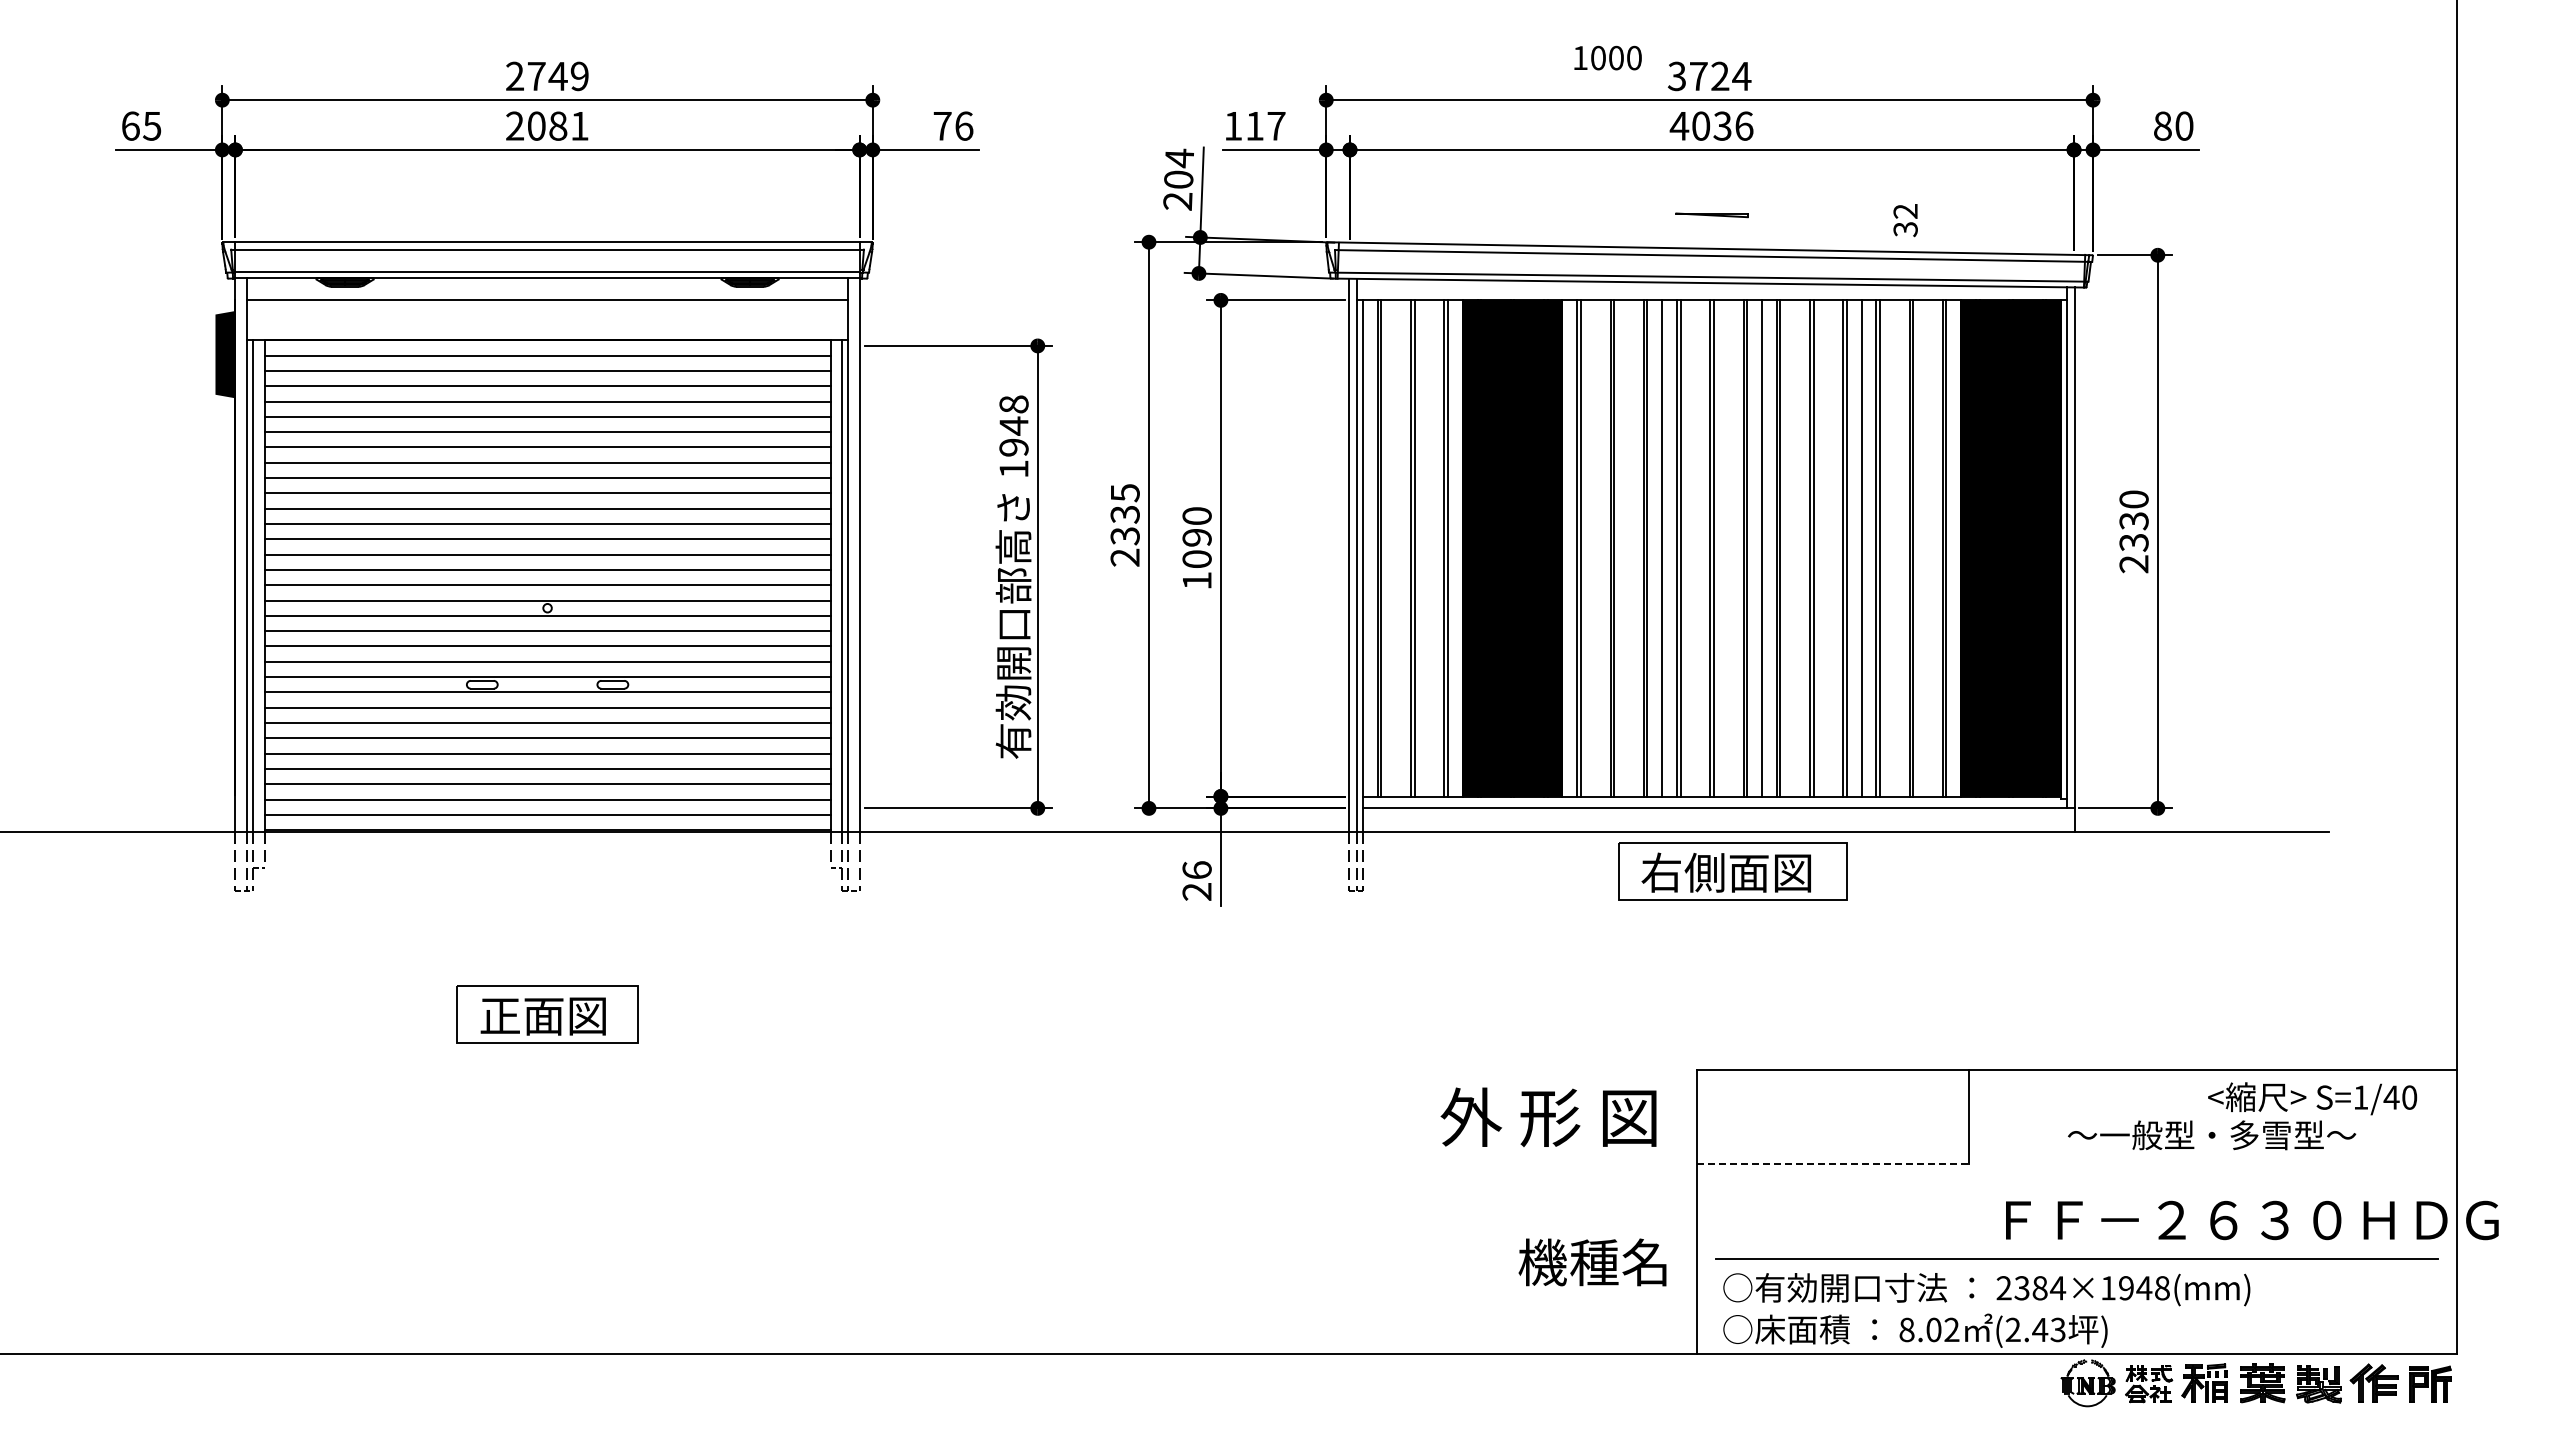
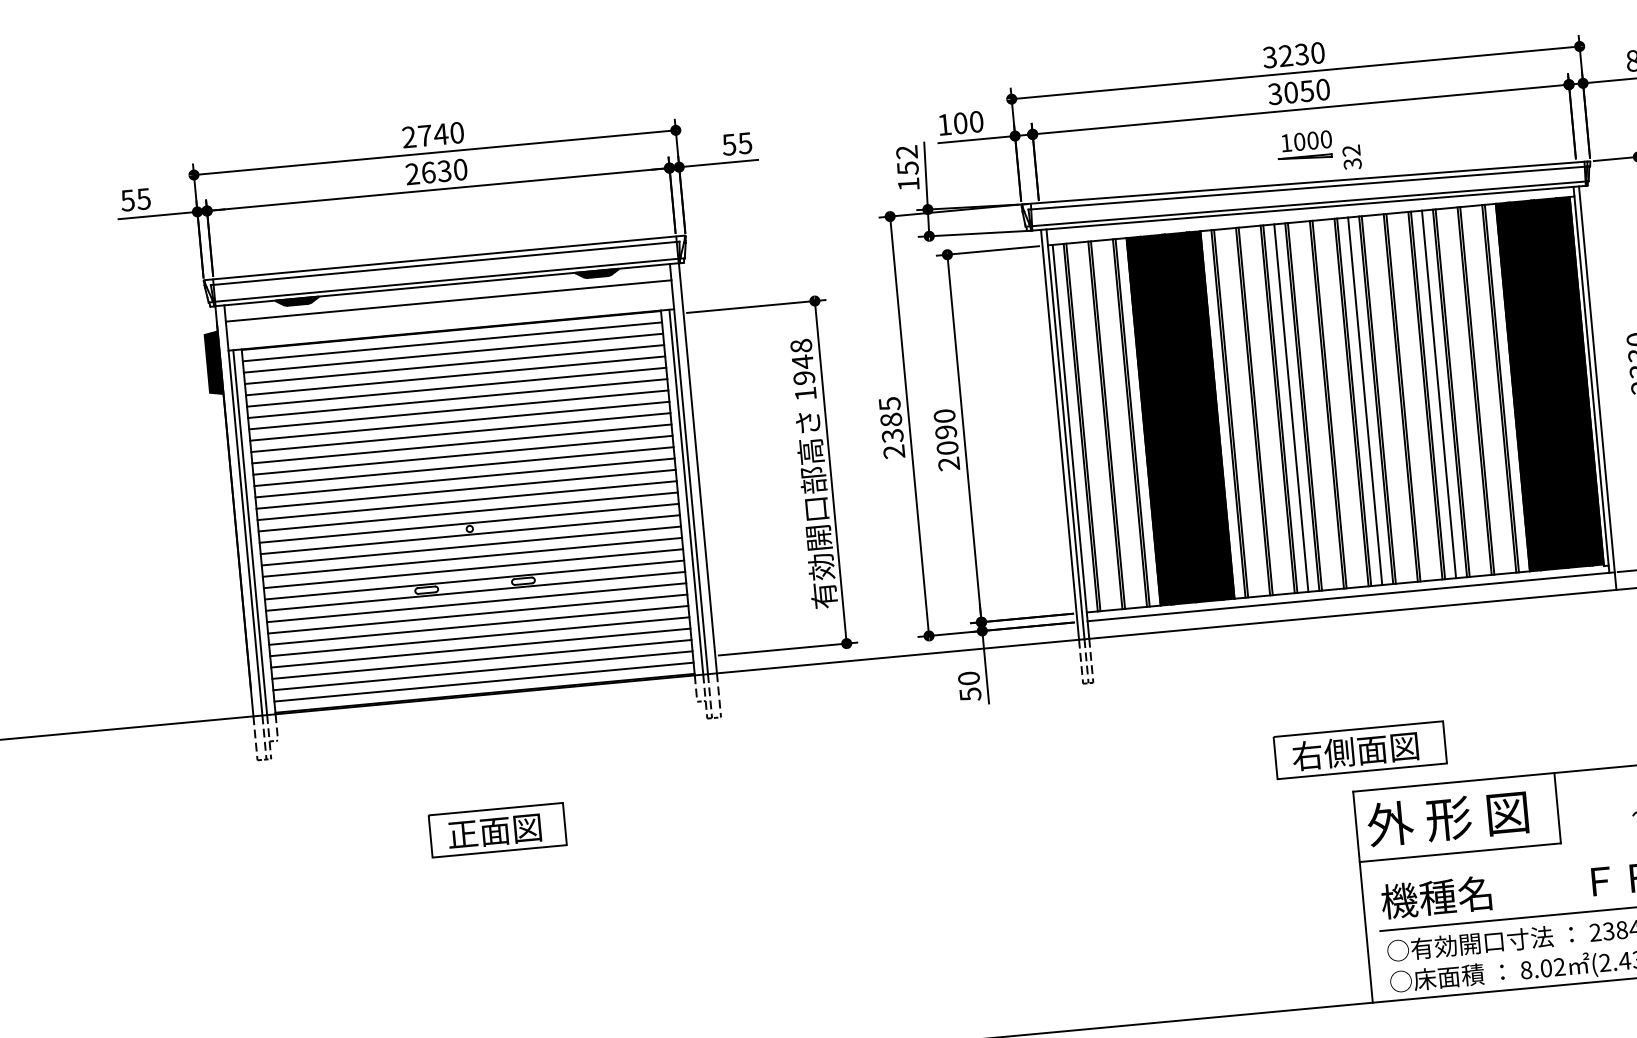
text: (1607, 57) -> (1306, 140), moved
text: (579, 76) -> (456, 132), 2749 -> 2740
text: (1720, 76) -> (1302, 54), 3724 -> 3230
text: (130, 125) -> (127, 200), 65 -> 55
text: (558, 125) -> (444, 170), 2081 -> 2630
text: (953, 125) -> (737, 143), 76 -> 55
text: (1265, 125) -> (968, 122), 117 -> 100
text: (1711, 125) -> (1298, 91), 4036 -> 3050
text: (1178, 179) -> (907, 168), 204 -> 152
text: (1905, 220) -> (1351, 157), moved
text: (1124, 514) -> (890, 419), 2335 -> 2385
text: (1196, 580) -> (948, 463), 1090 -> 2090
part: (1732, 871) -> (1359, 749), moved
text: (1196, 881) -> (969, 686), 26 -> 50
text: (1548, 1116) -> (1447, 818), moved
line: (1833, 1164) -> (1460, 852), dashed -> solid
text: (1592, 1262) -> (1436, 897), moved

